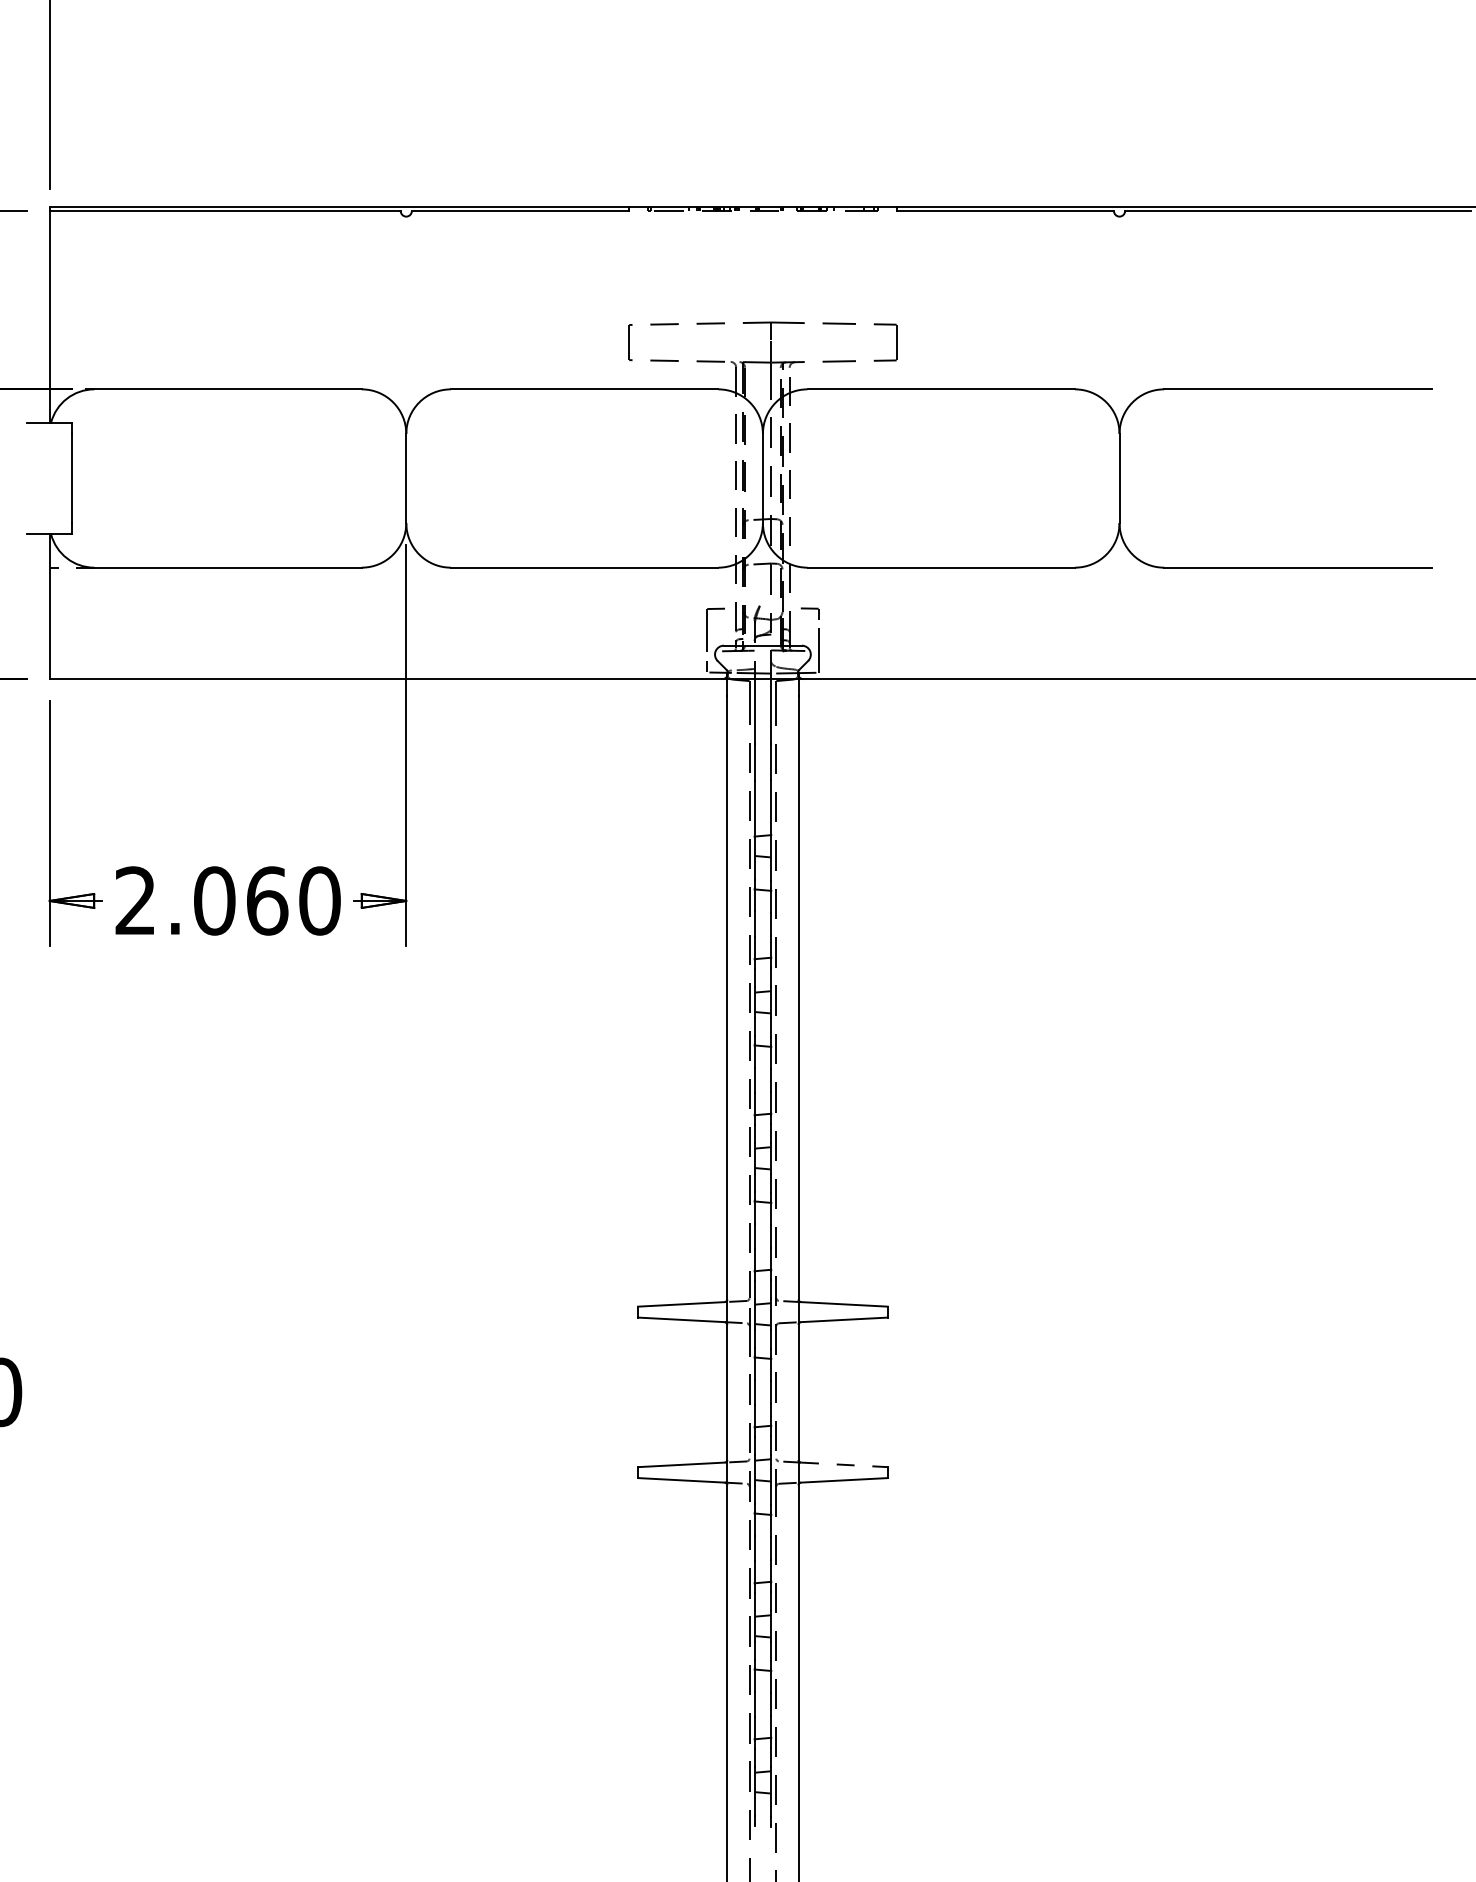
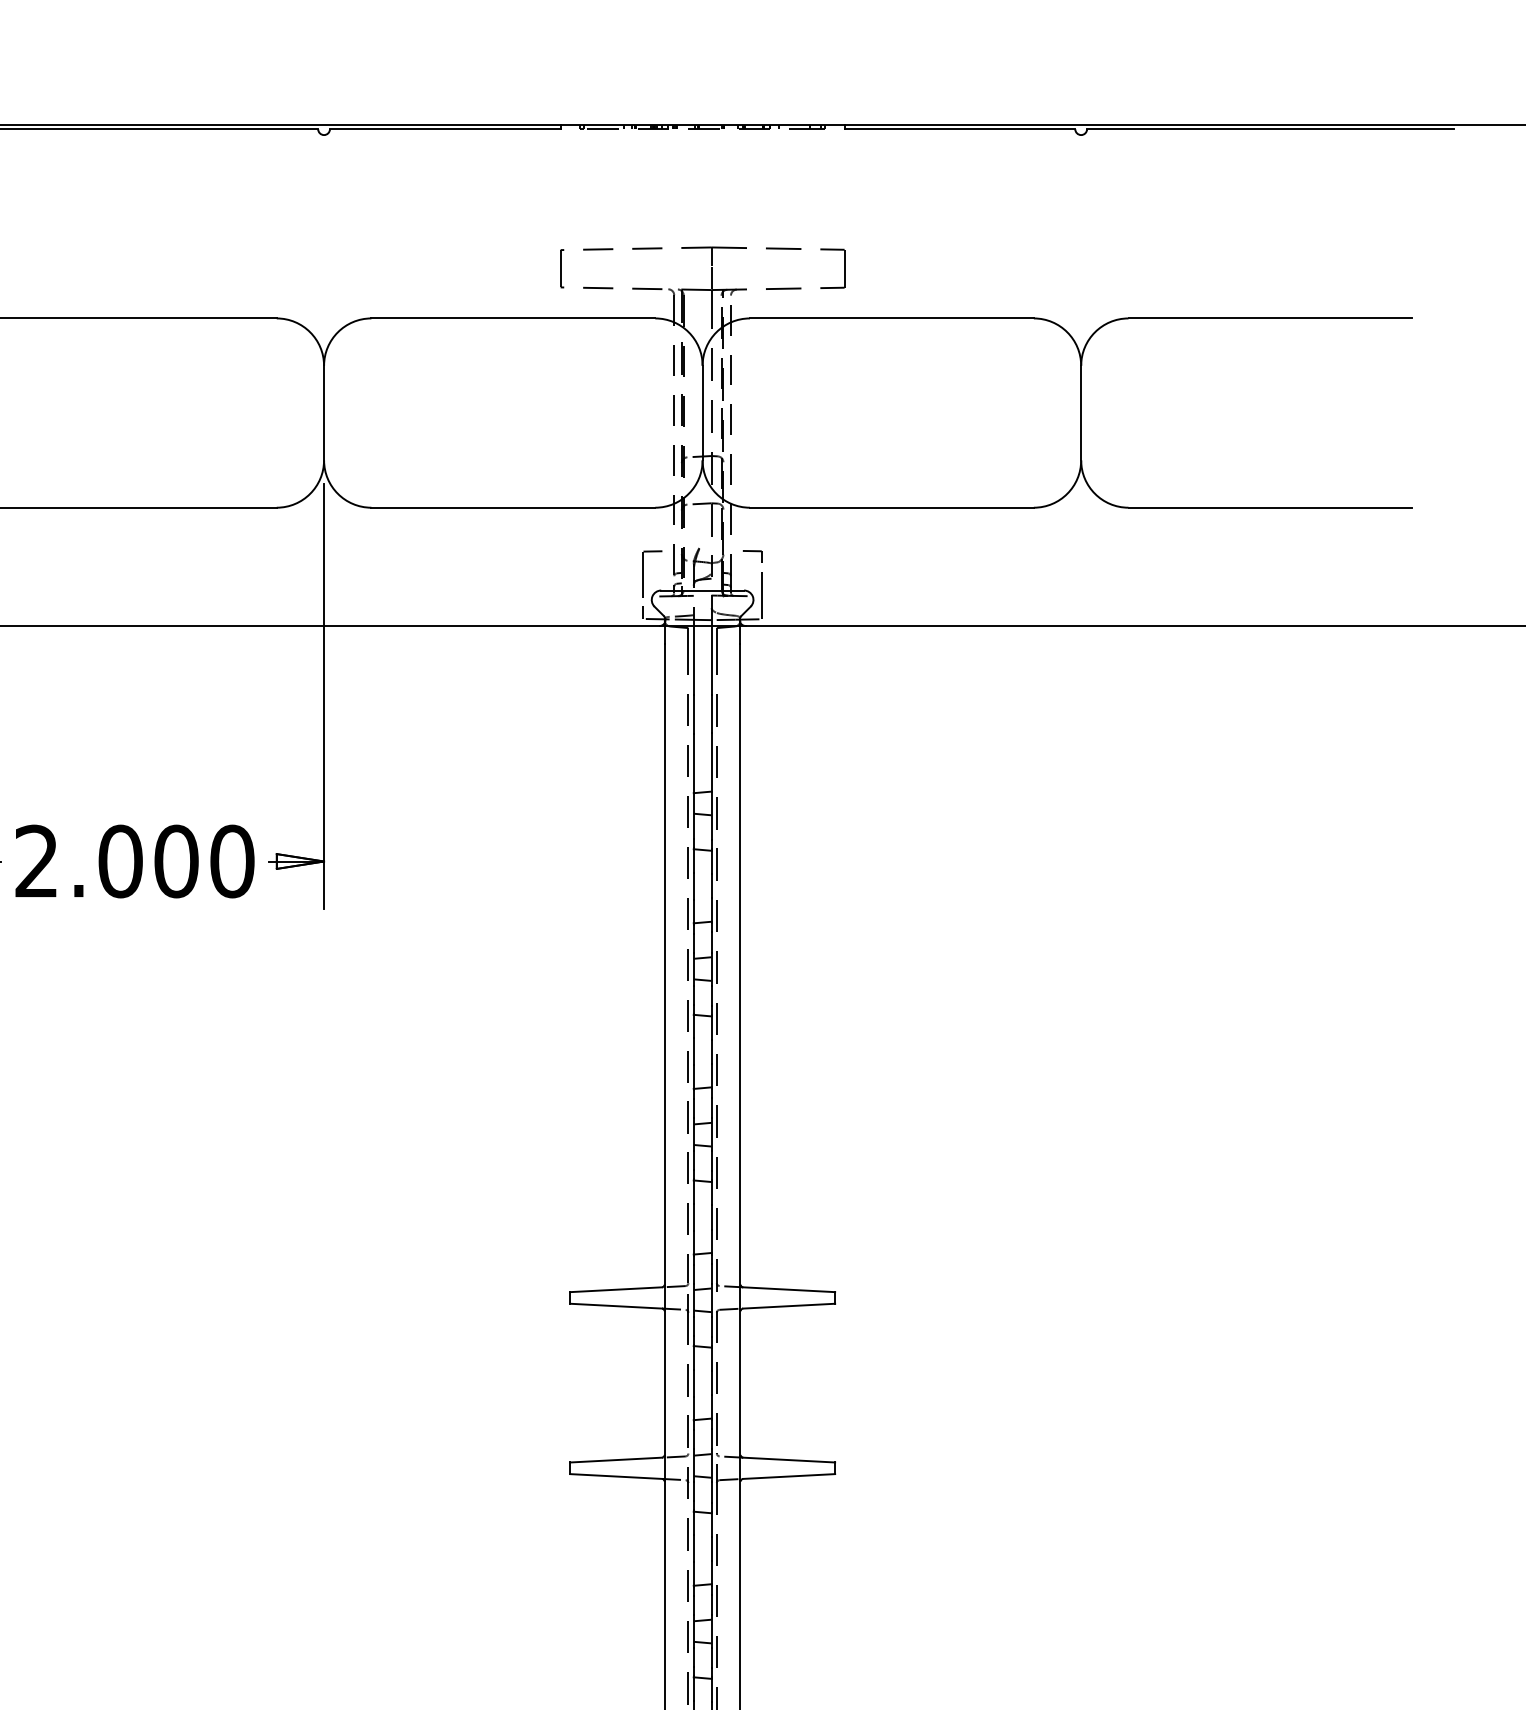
text: (267, 900) -> (176, 861), 2.060 -> 2.000
line: (844, 1464) -> (789, 1459), dashed -> solid

